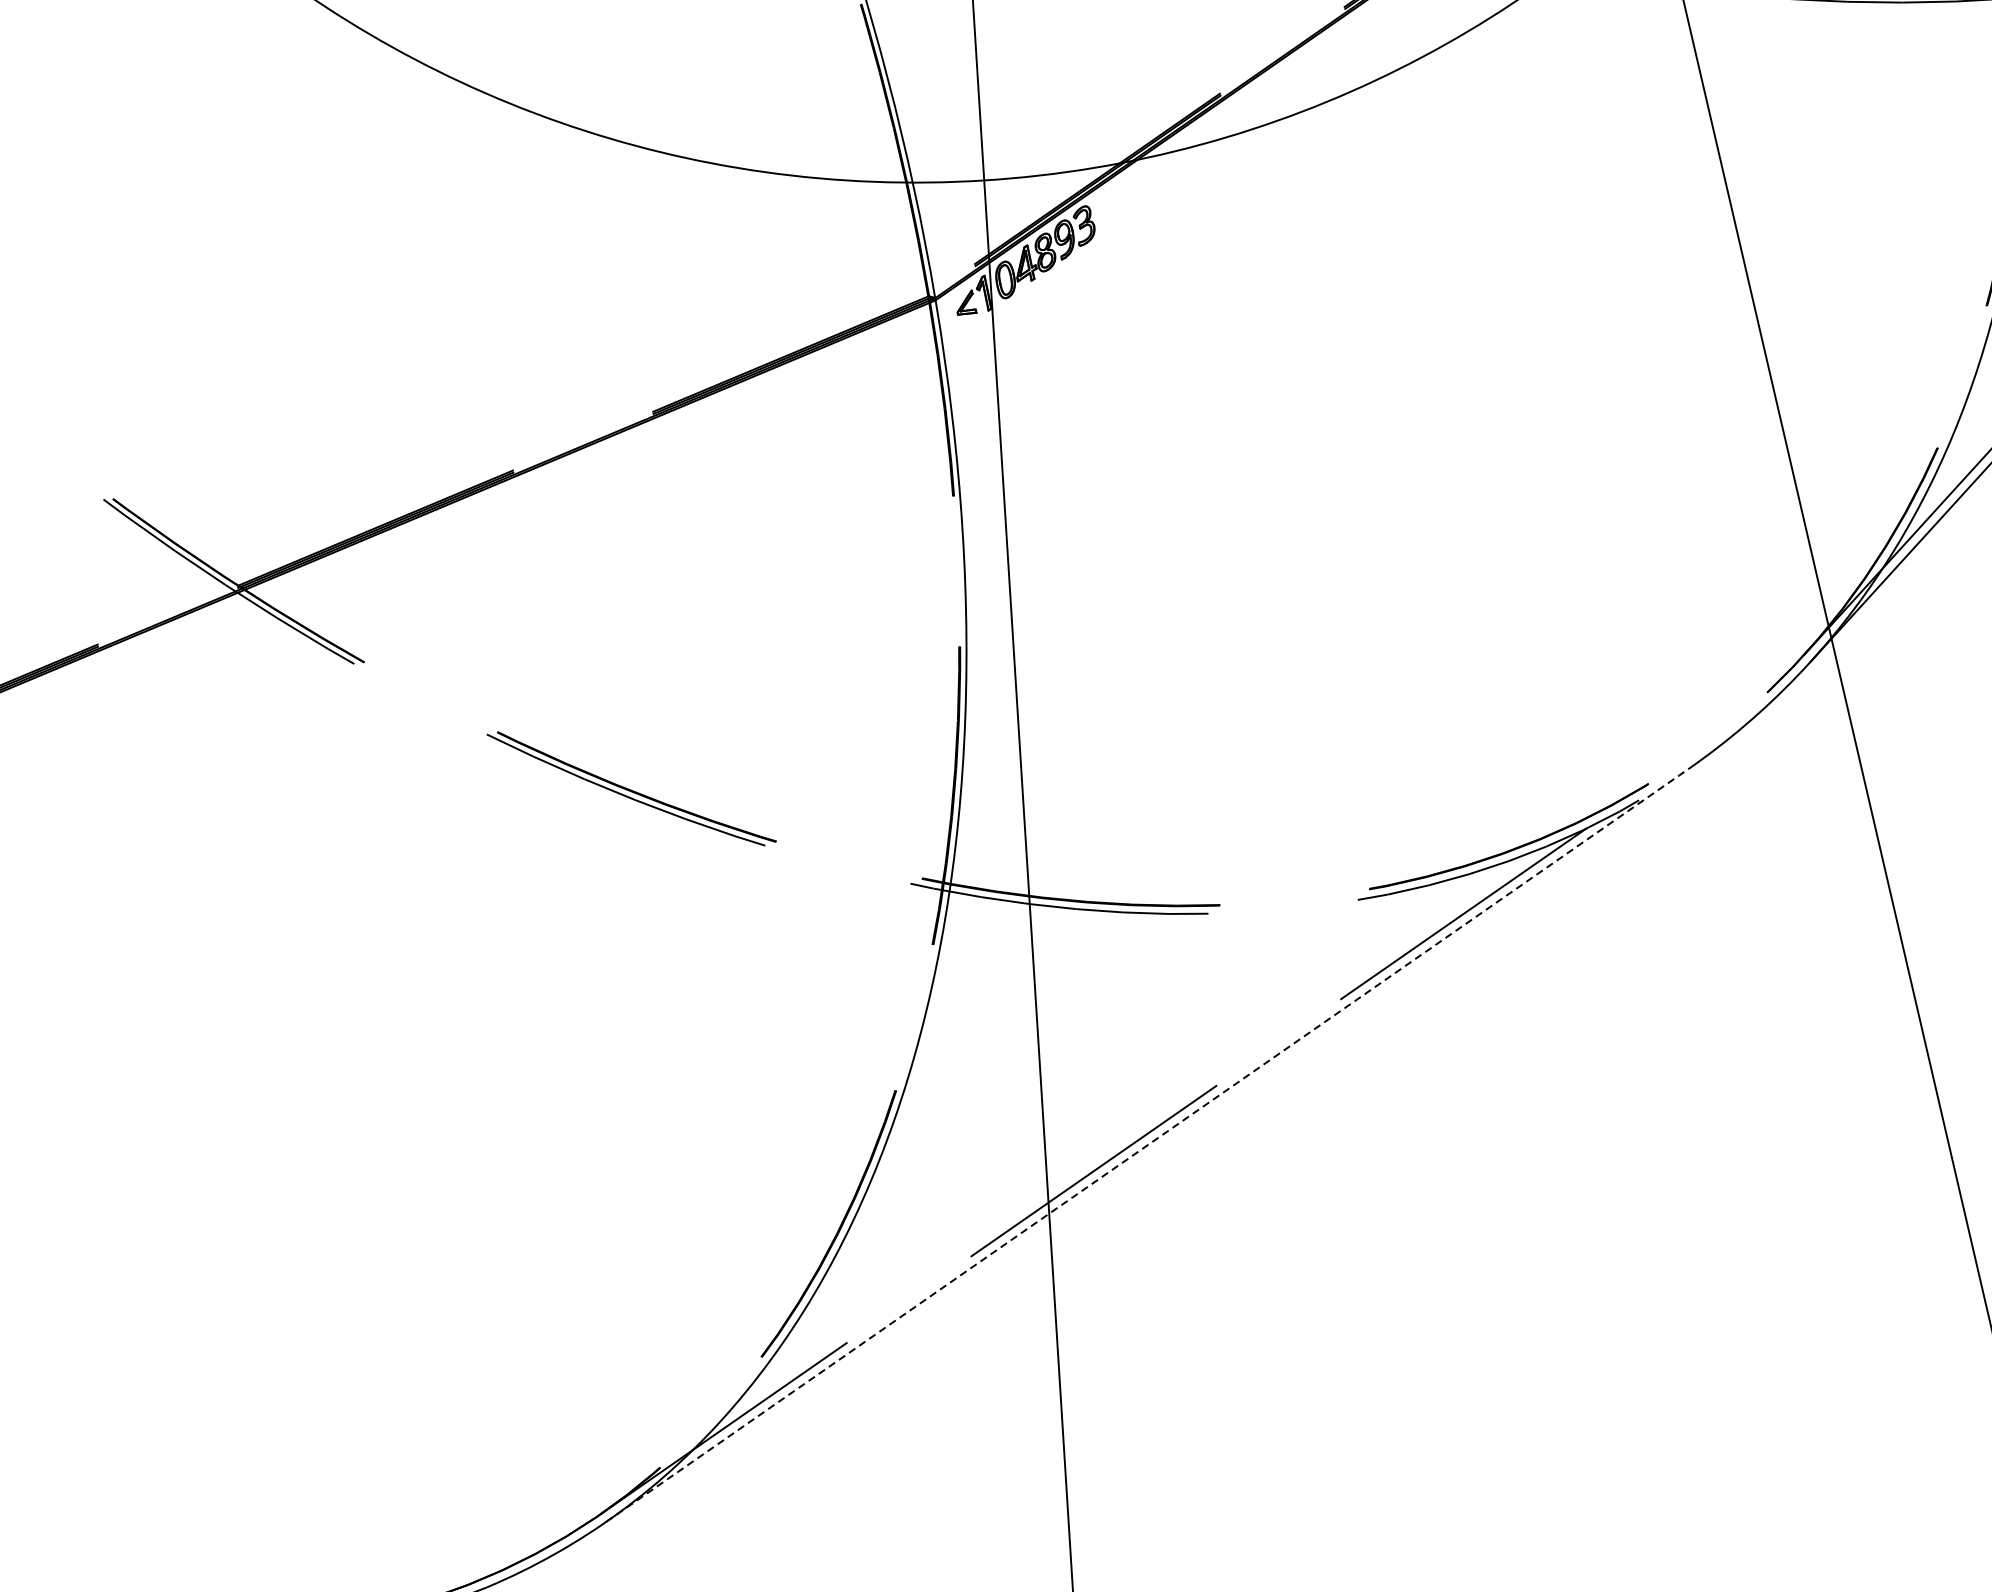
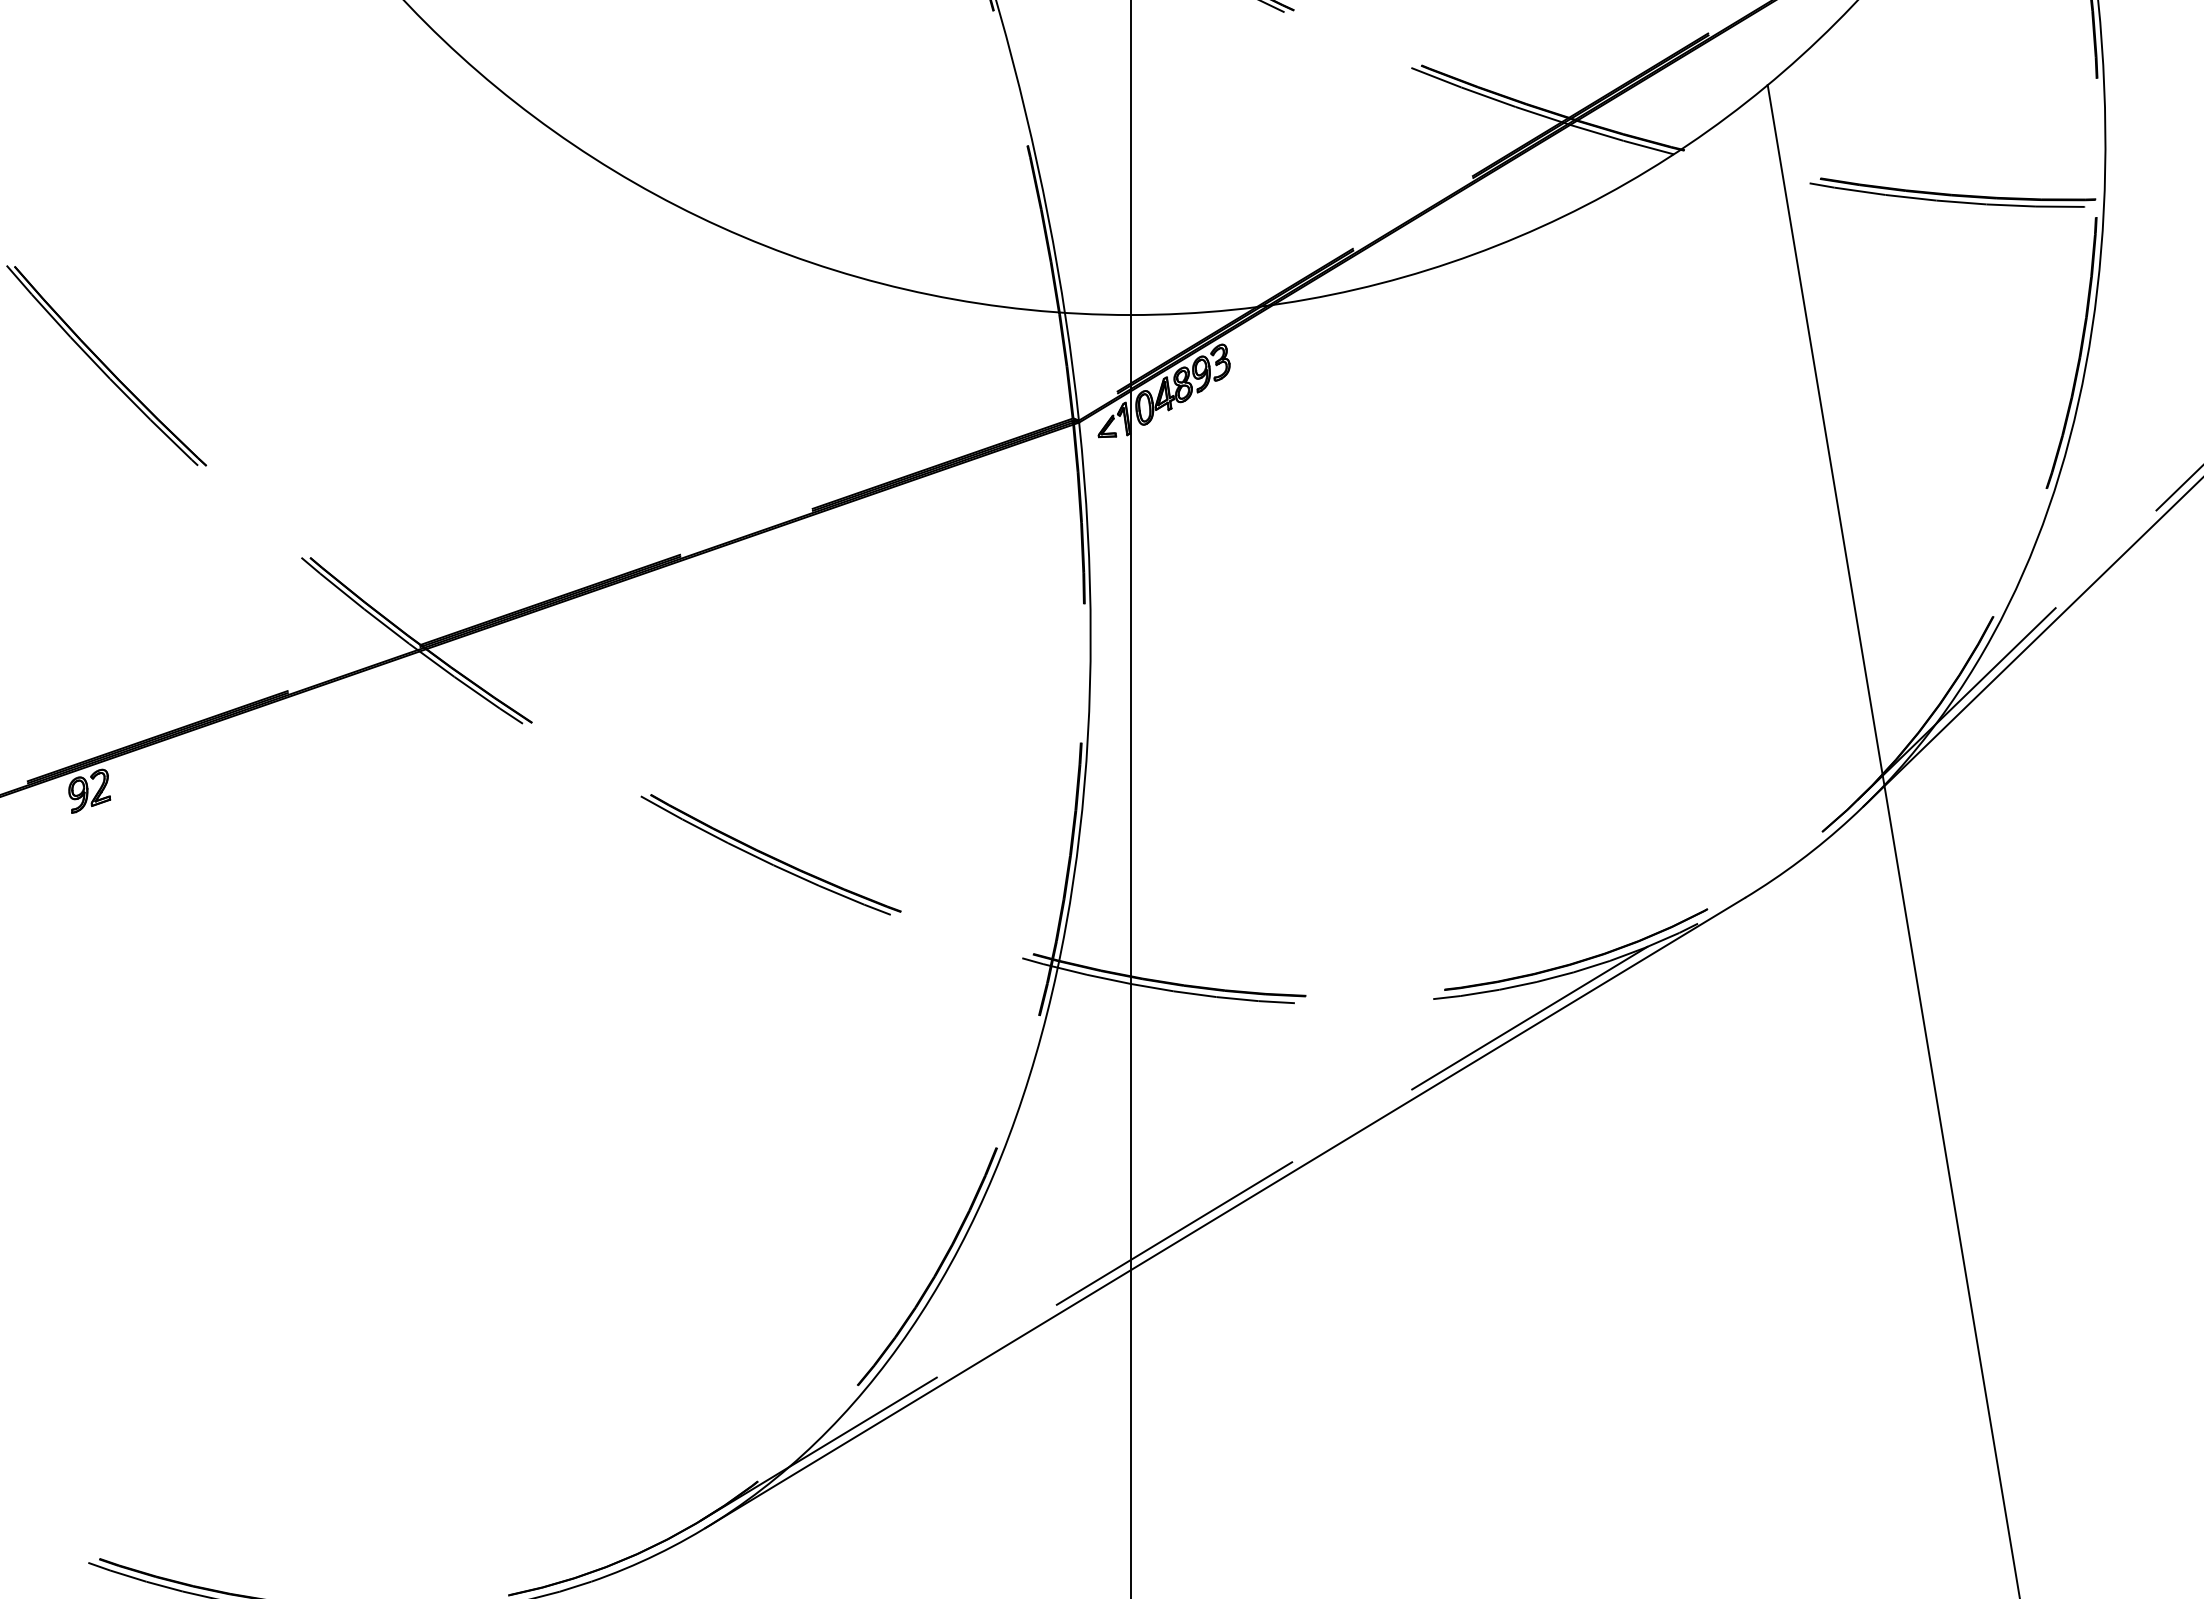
line: (1147, 1145) -> (1225, 1213), dashed -> solid

